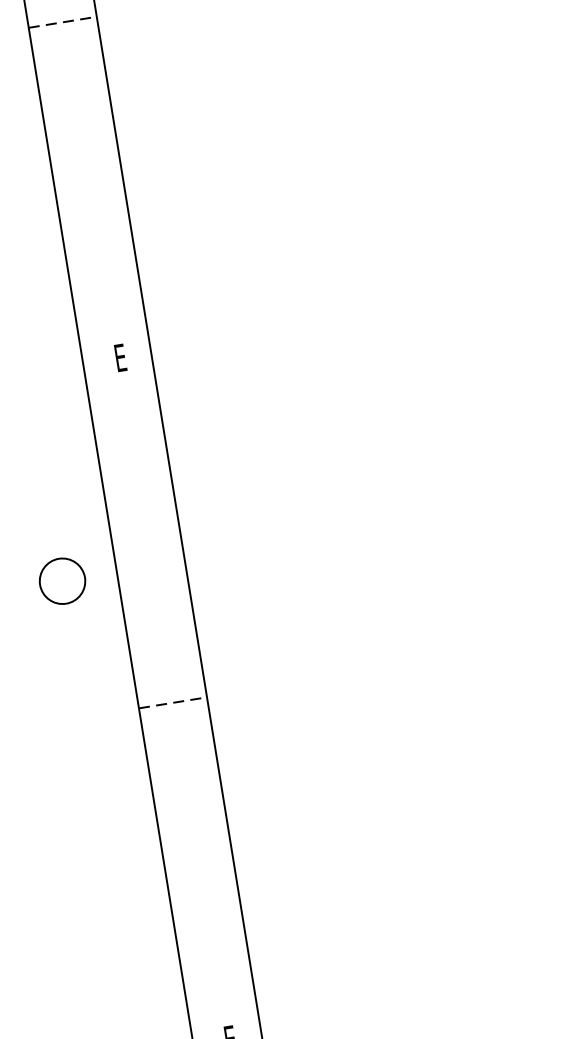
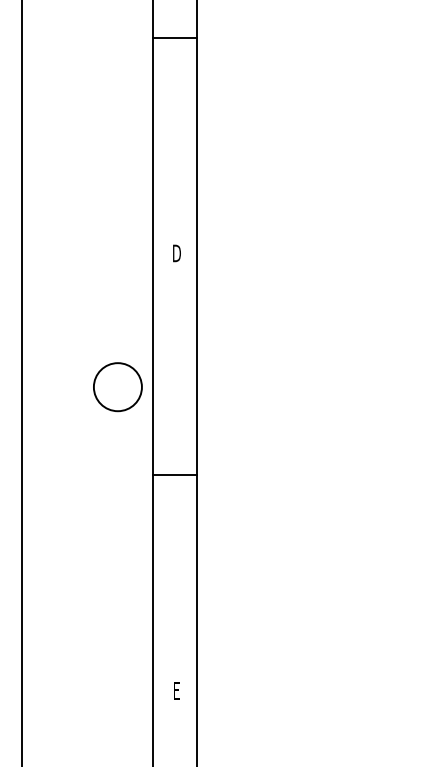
line: (62, 22) -> (174, 37), dashed -> solid
text: (119, 358) -> (176, 253), E -> D
circle: (61, 581) -> (117, 387), size x1.67
line: (172, 702) -> (174, 474), dashed -> solid

